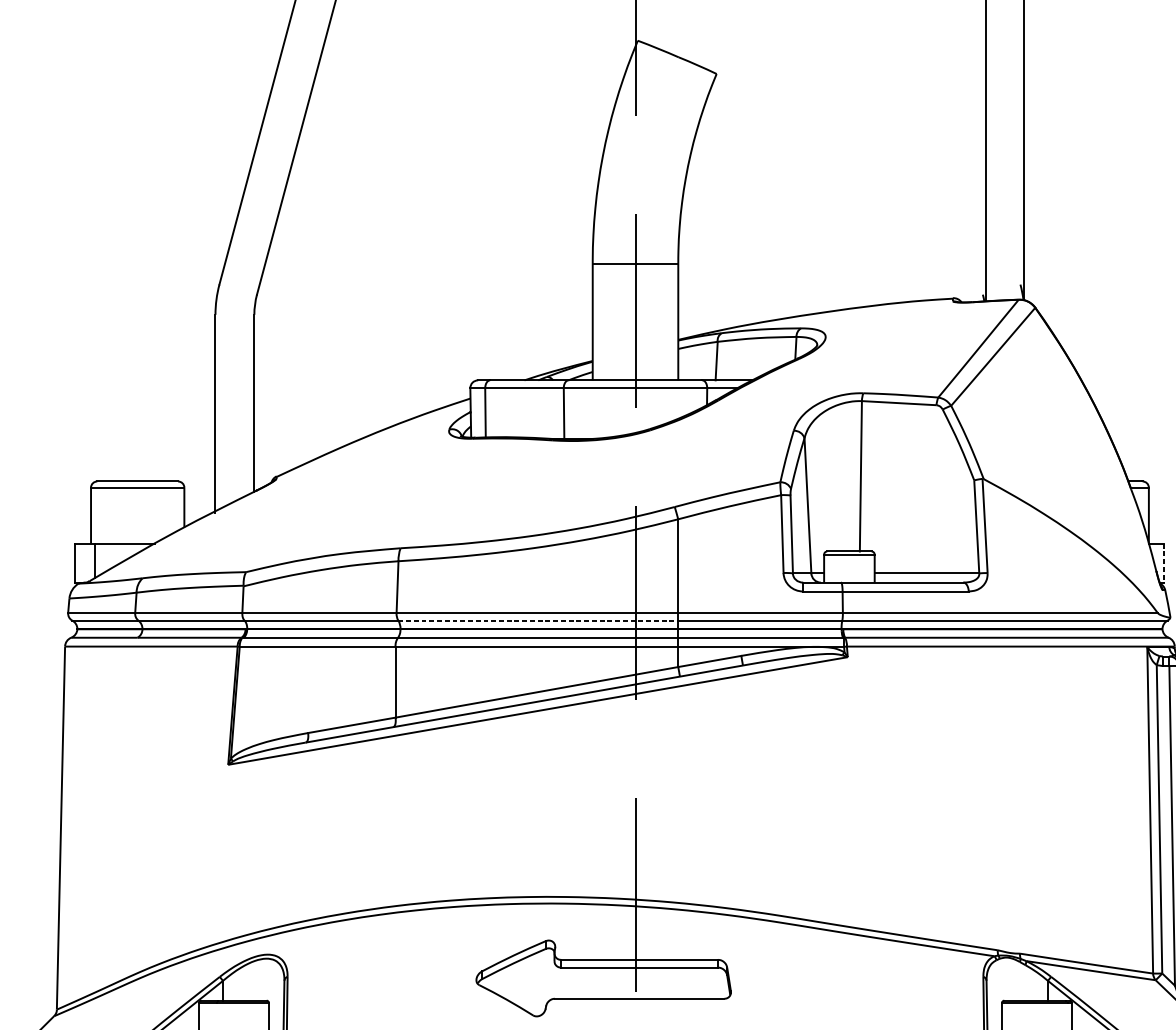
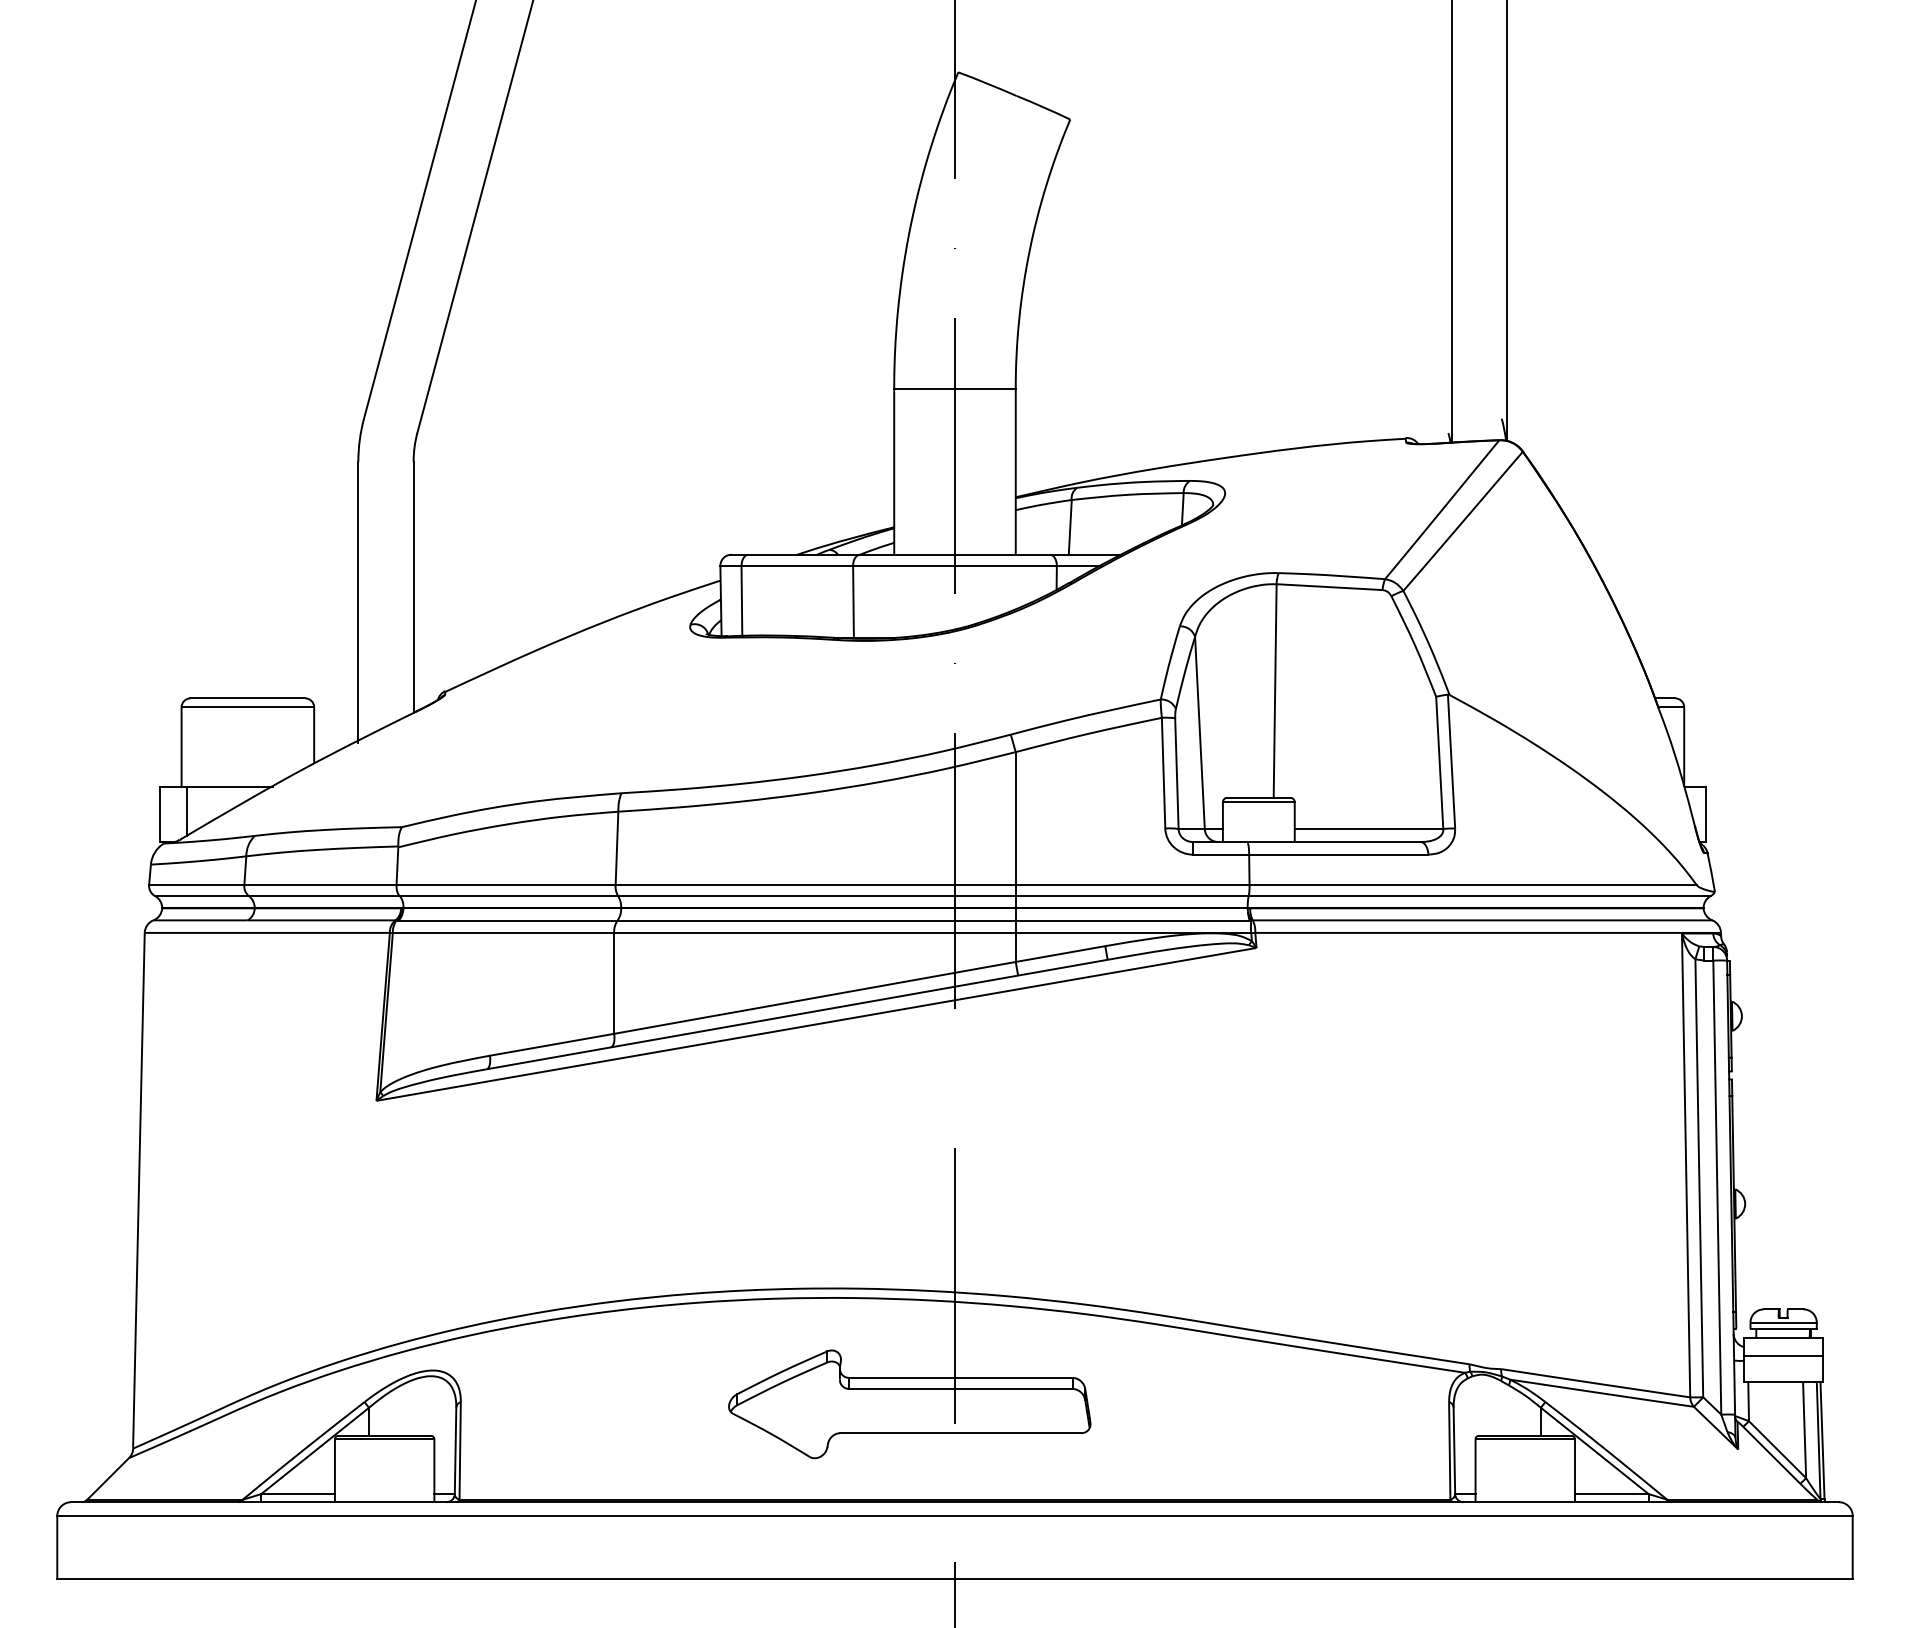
line: (1164, 563) -> (1706, 814), dashed -> solid
line: (538, 620) -> (816, 896), dashed -> solid

